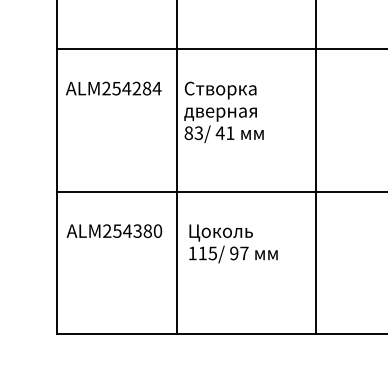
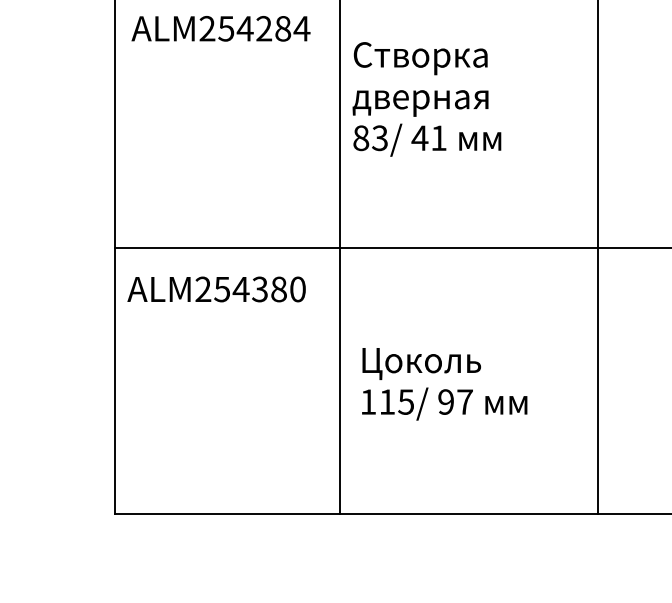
text: (113, 88) -> (220, 28), moved
text: (114, 230) -> (216, 288), moved
text: (233, 243) -> (444, 383), moved

